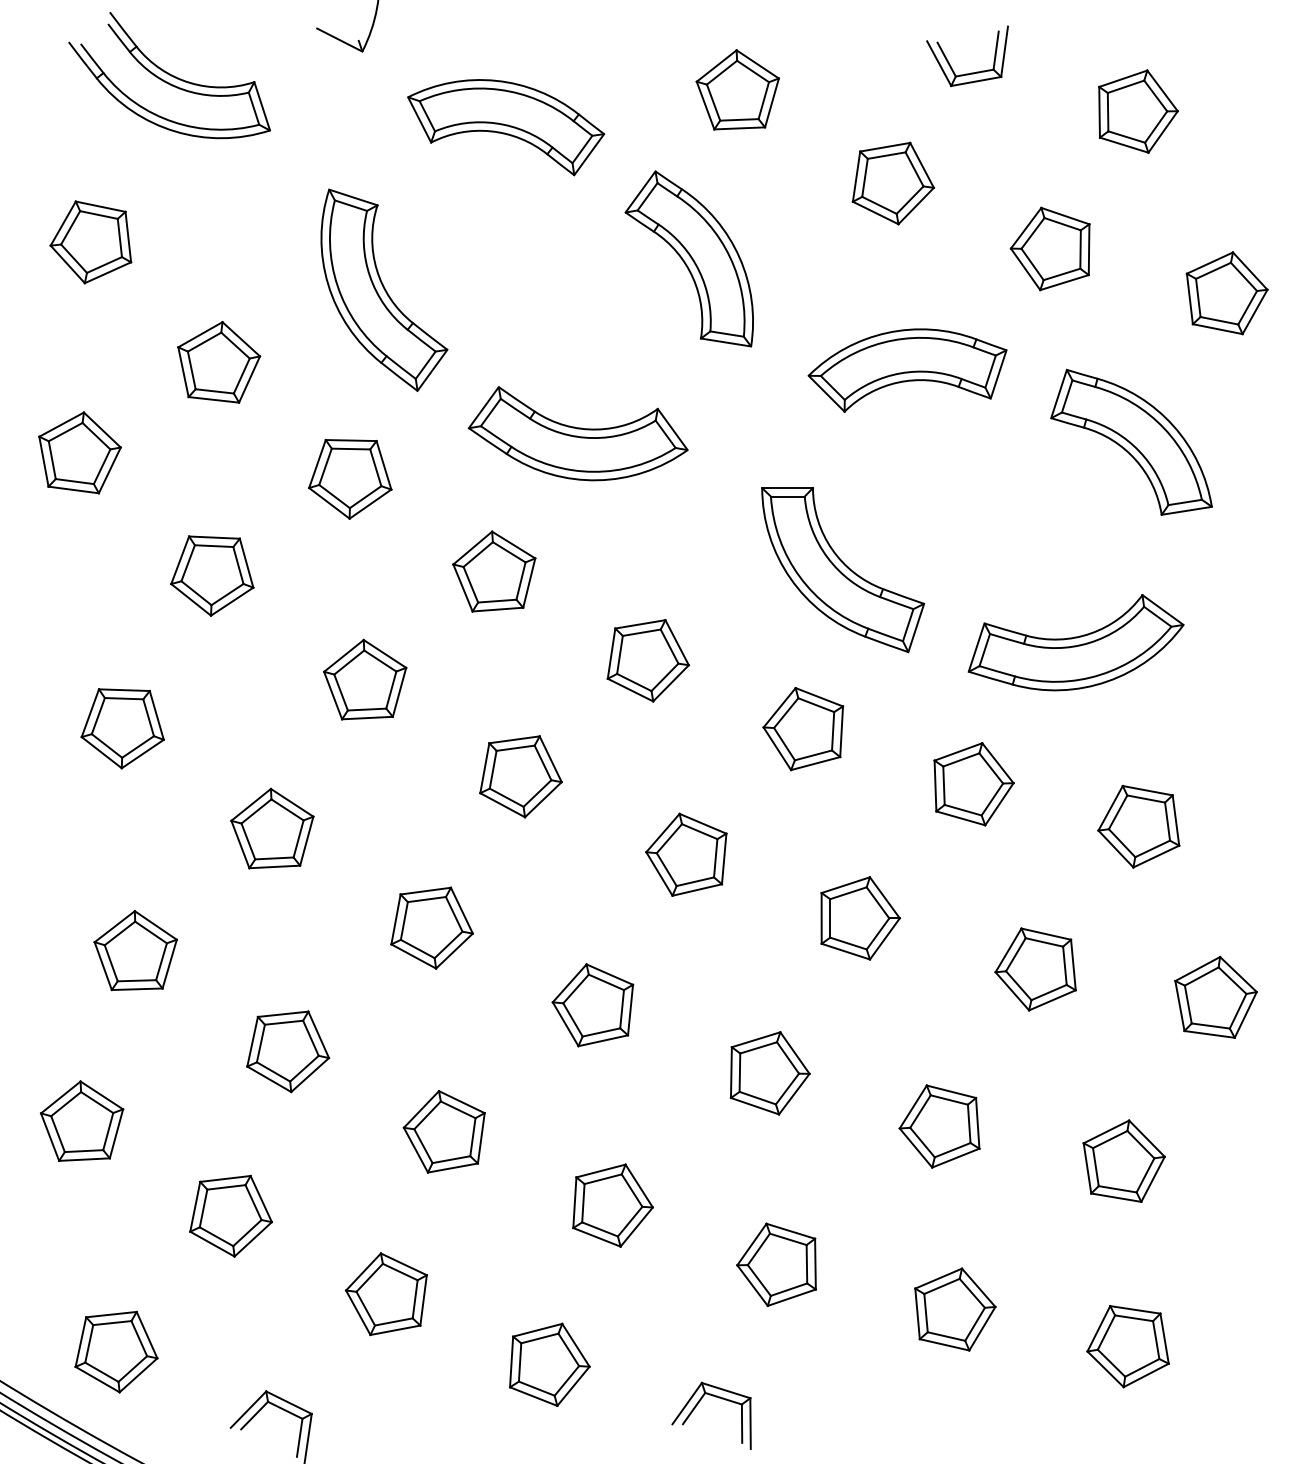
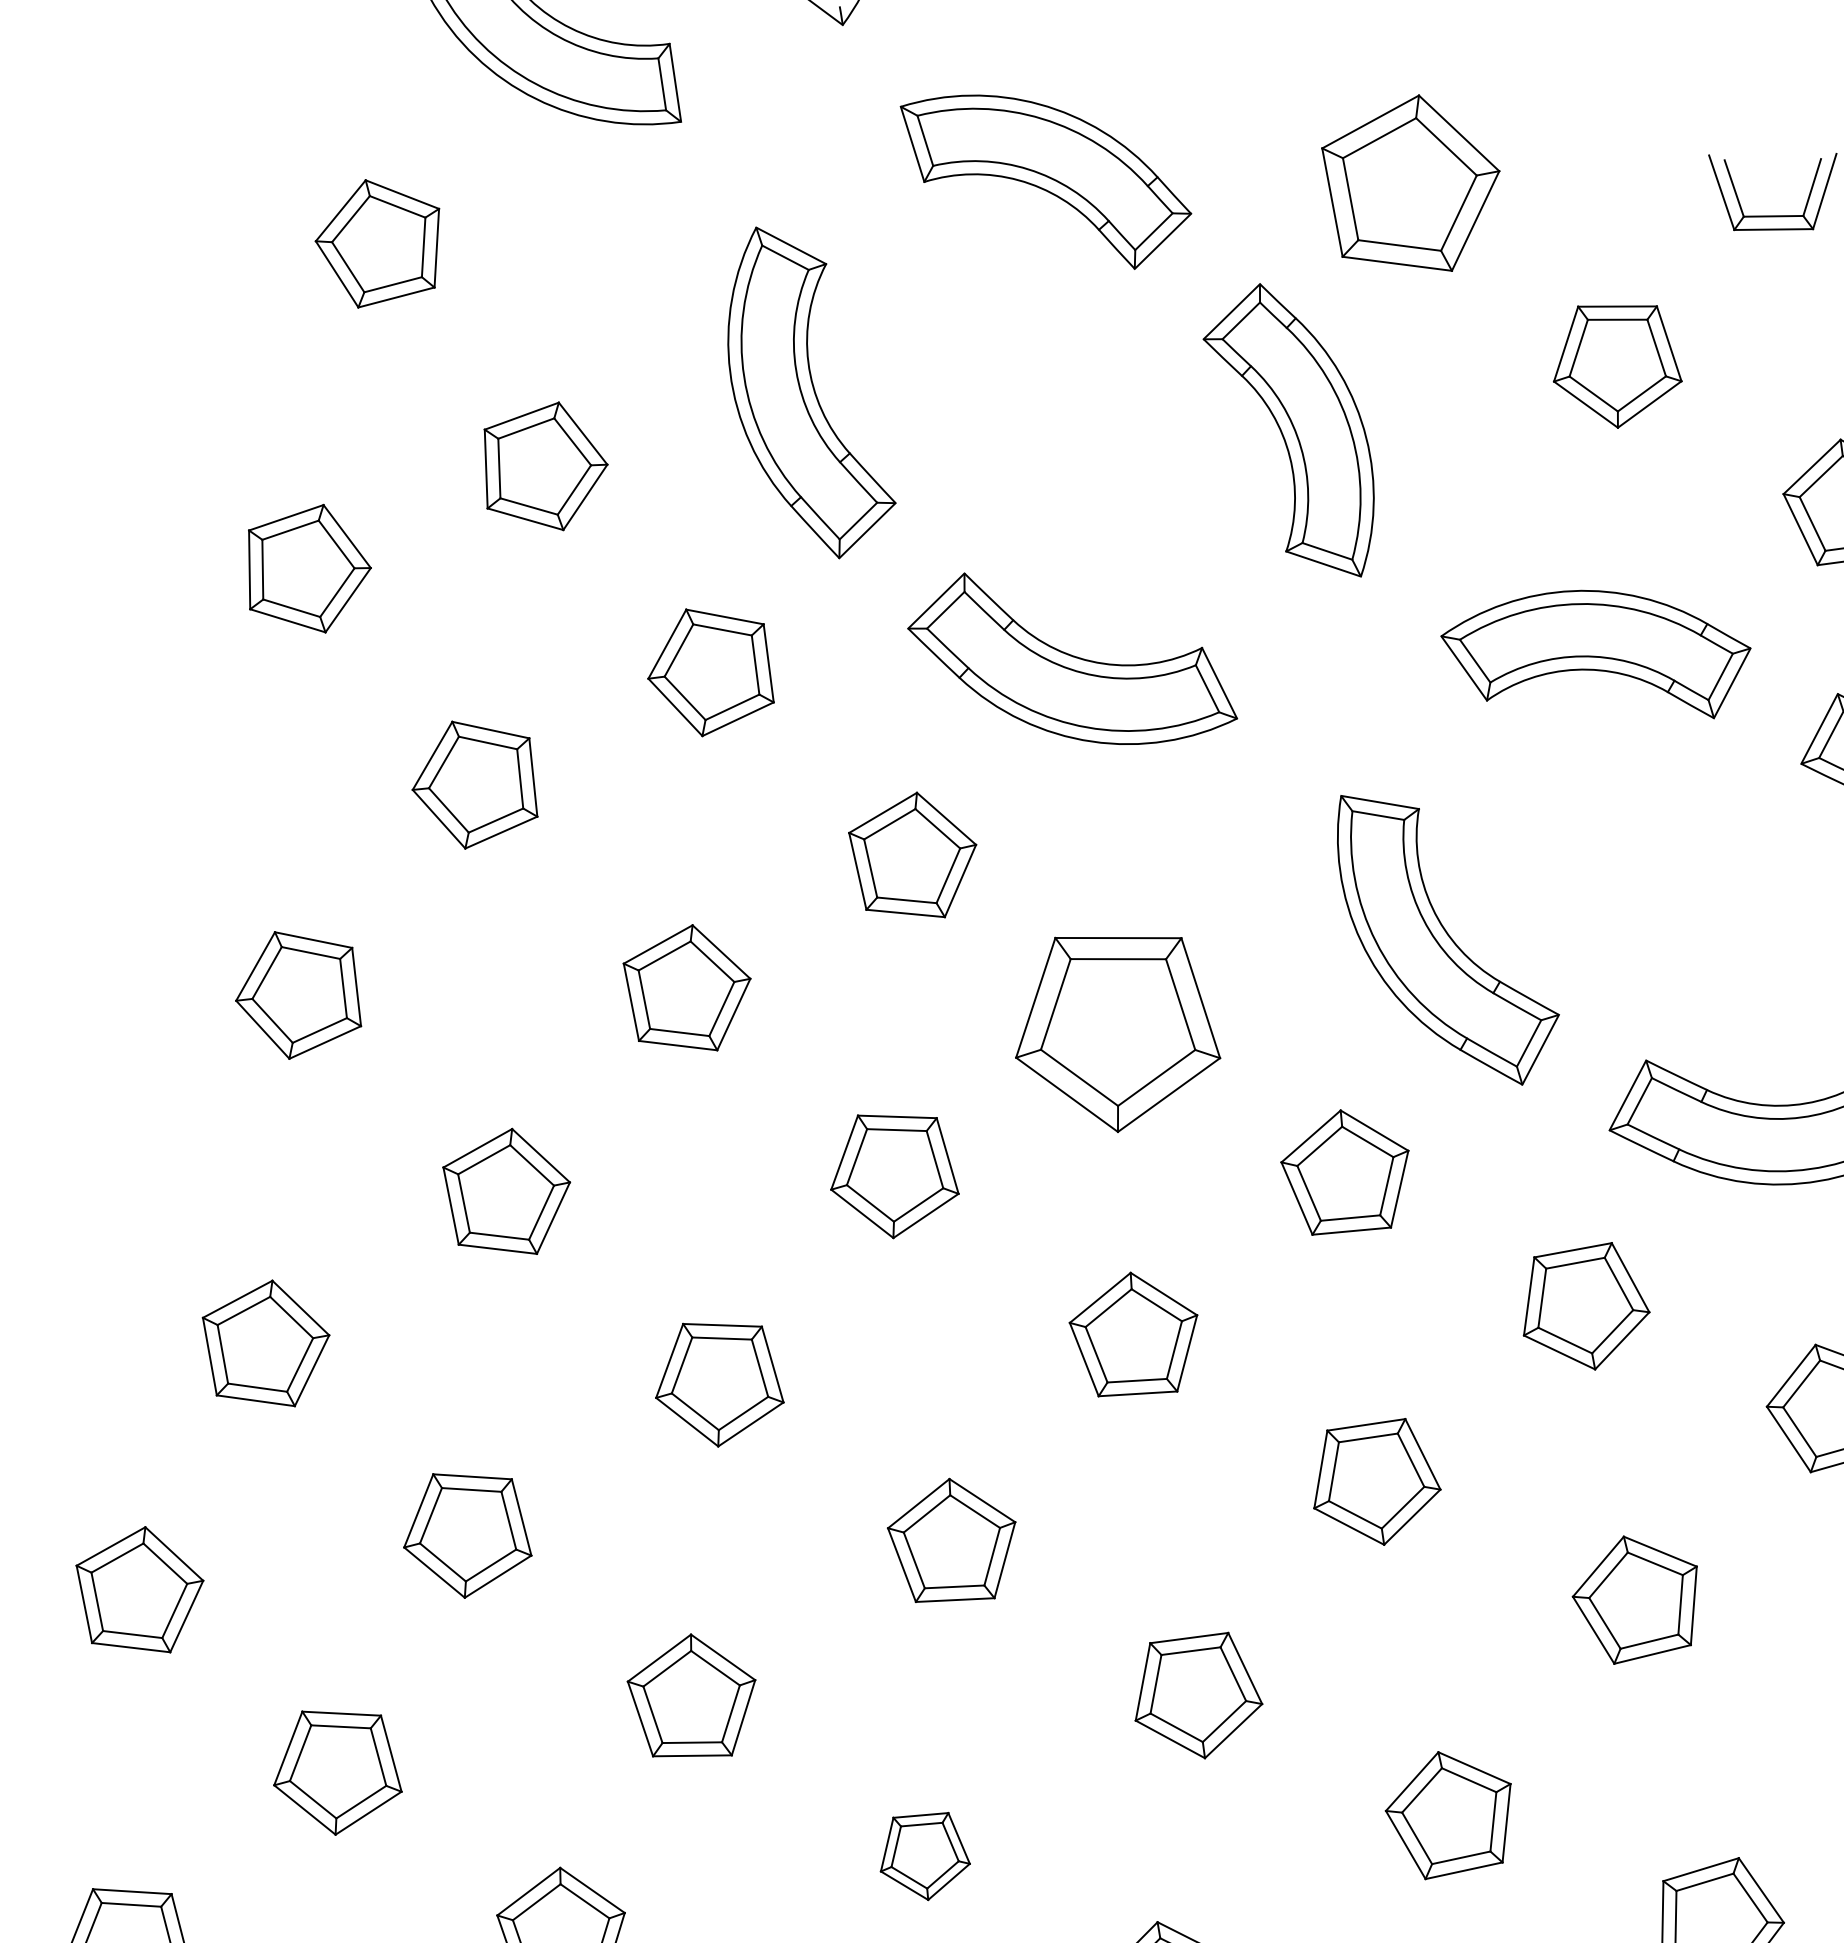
part: (737, 89) -> (1406, 180), size x1.4
part: (647, 660) -> (1121, 1029), size x1.6
part: (612, 1205) -> (926, 1854), size x0.7

